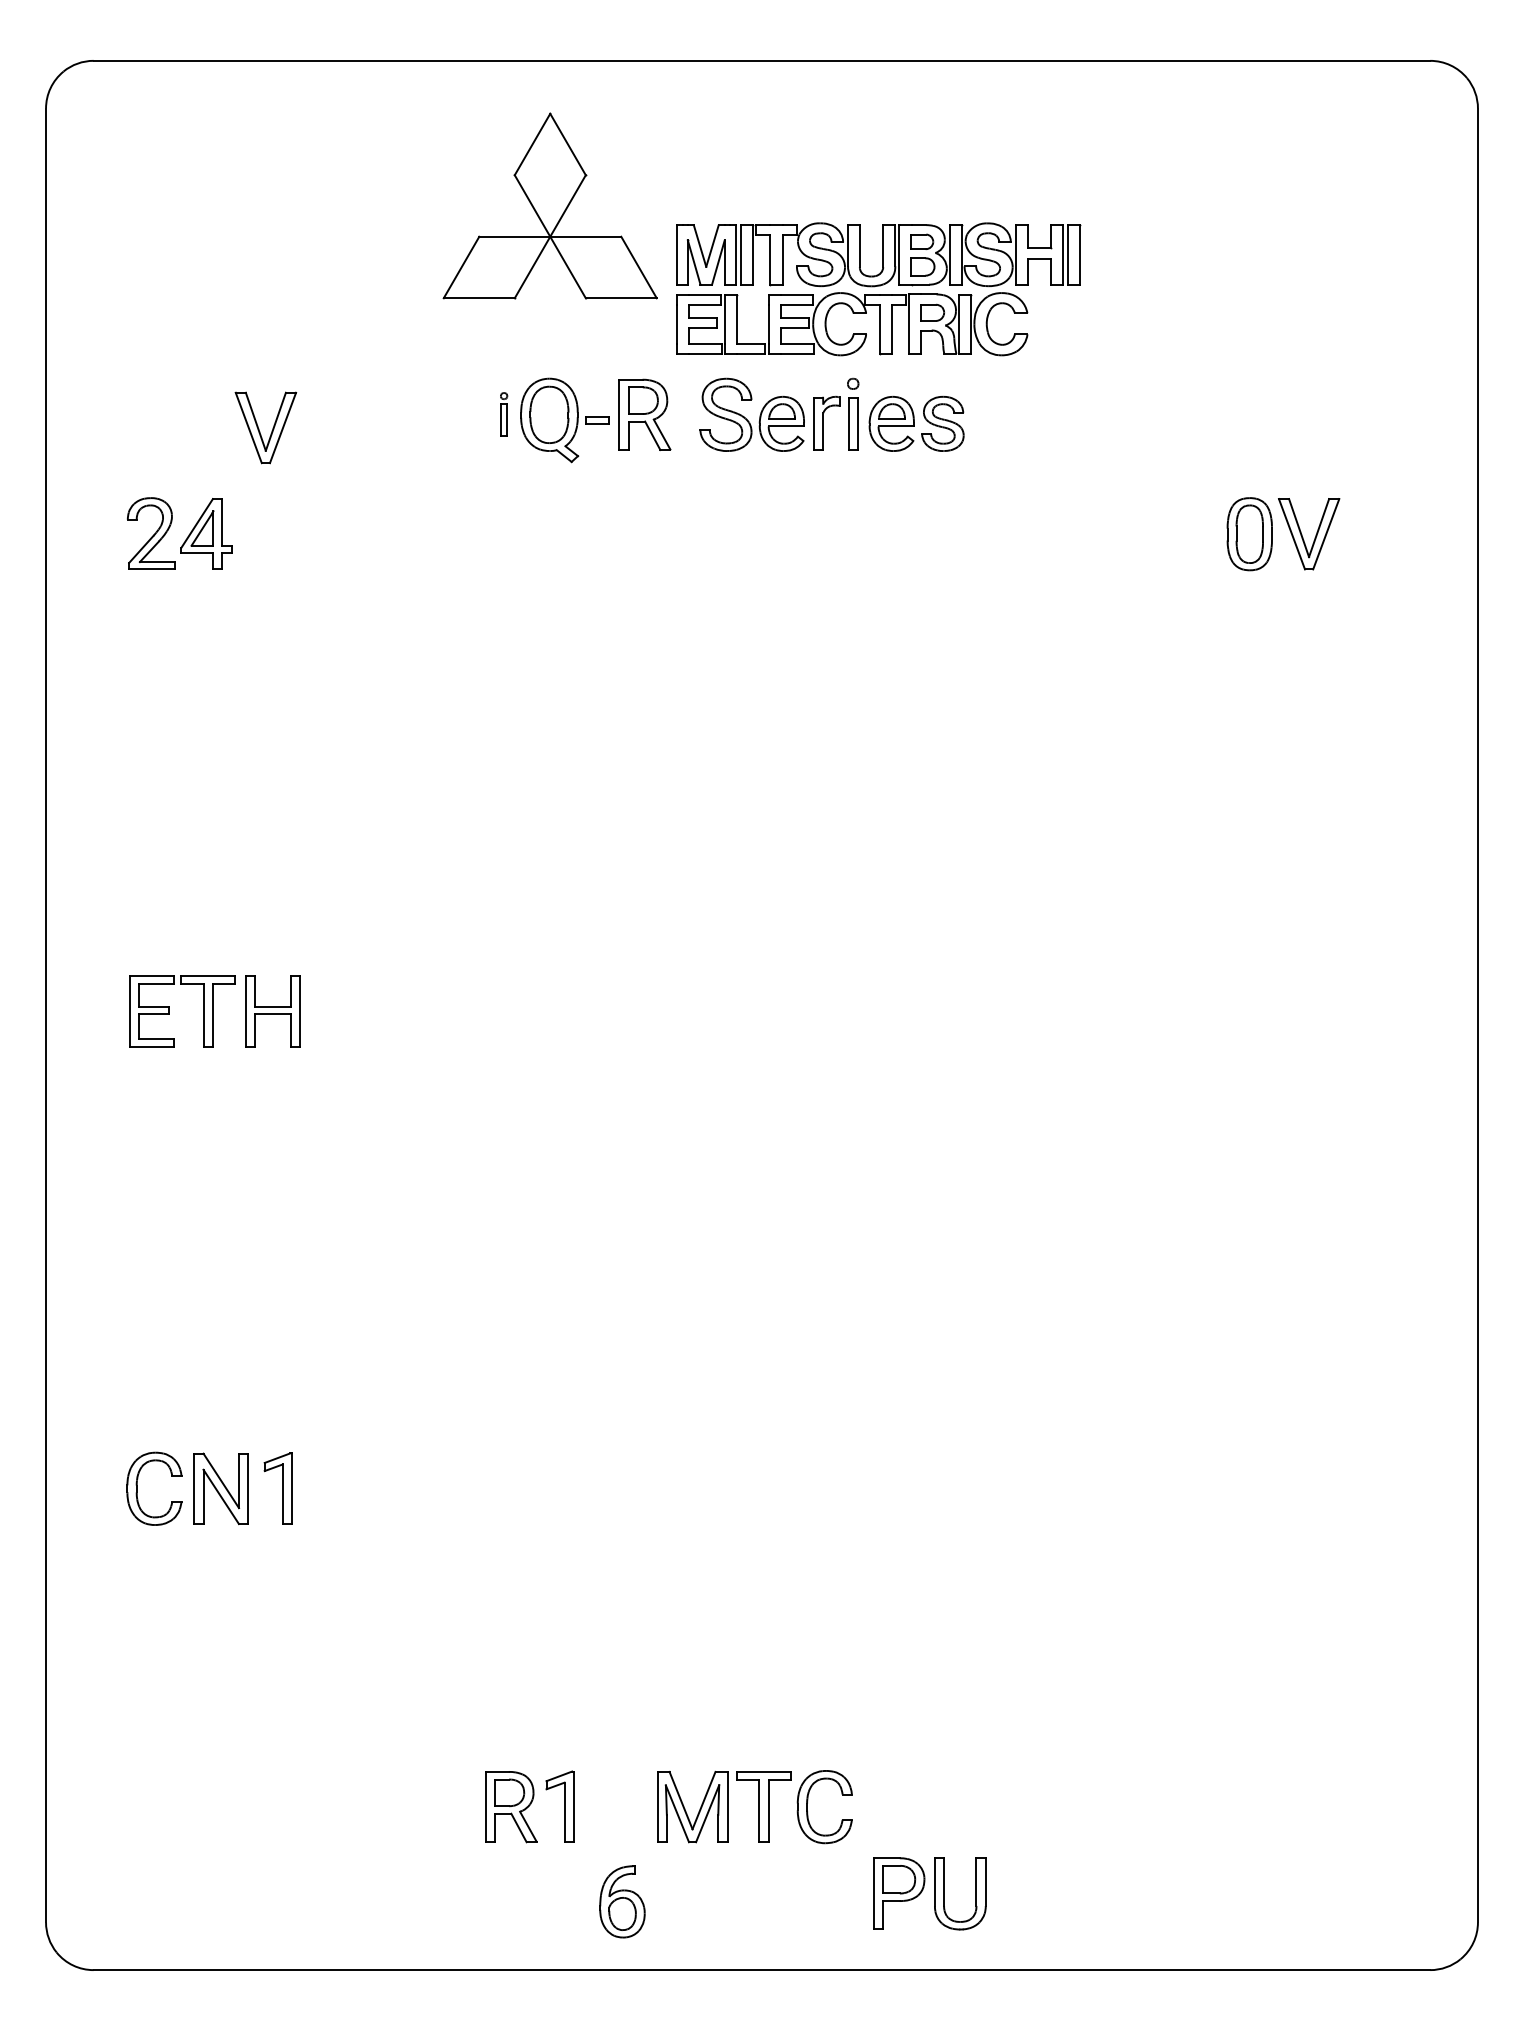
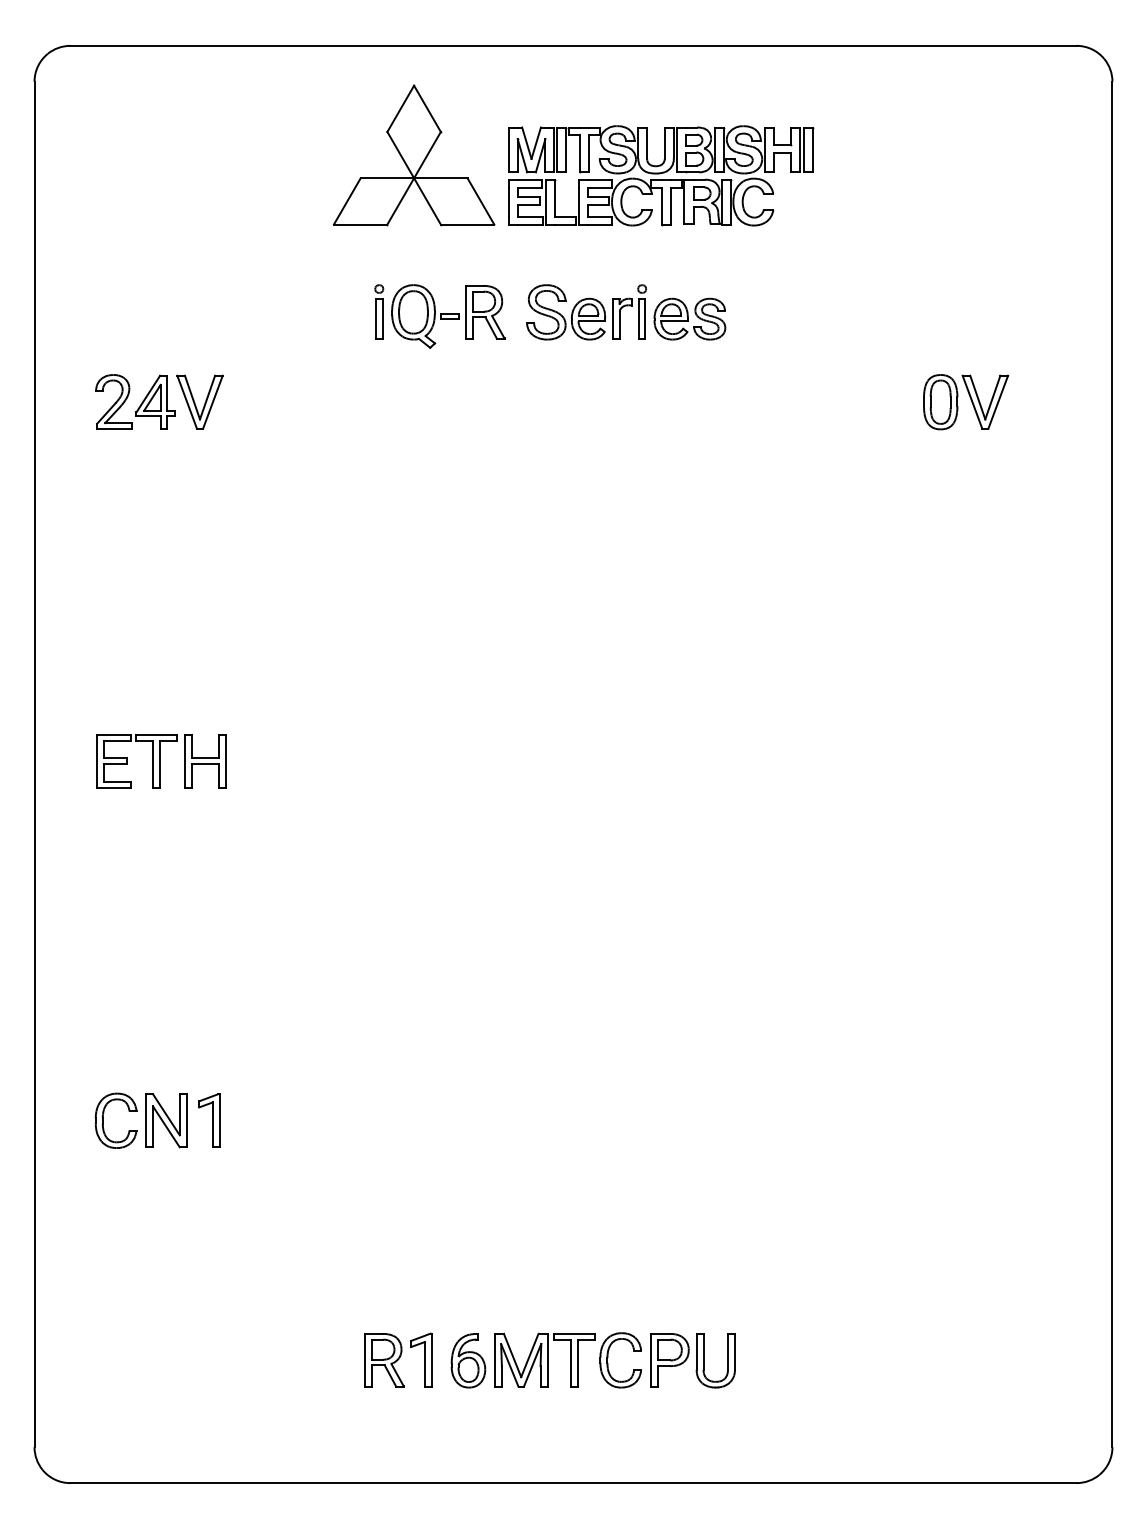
part: (878, 288) -> (661, 175), moved
part: (504, 413) -> (379, 311), size x1.67
part: (265, 427) -> (199, 401), moved
part: (929, 1893) -> (692, 1360), moved
part: (622, 1901) -> (468, 1360), moved

